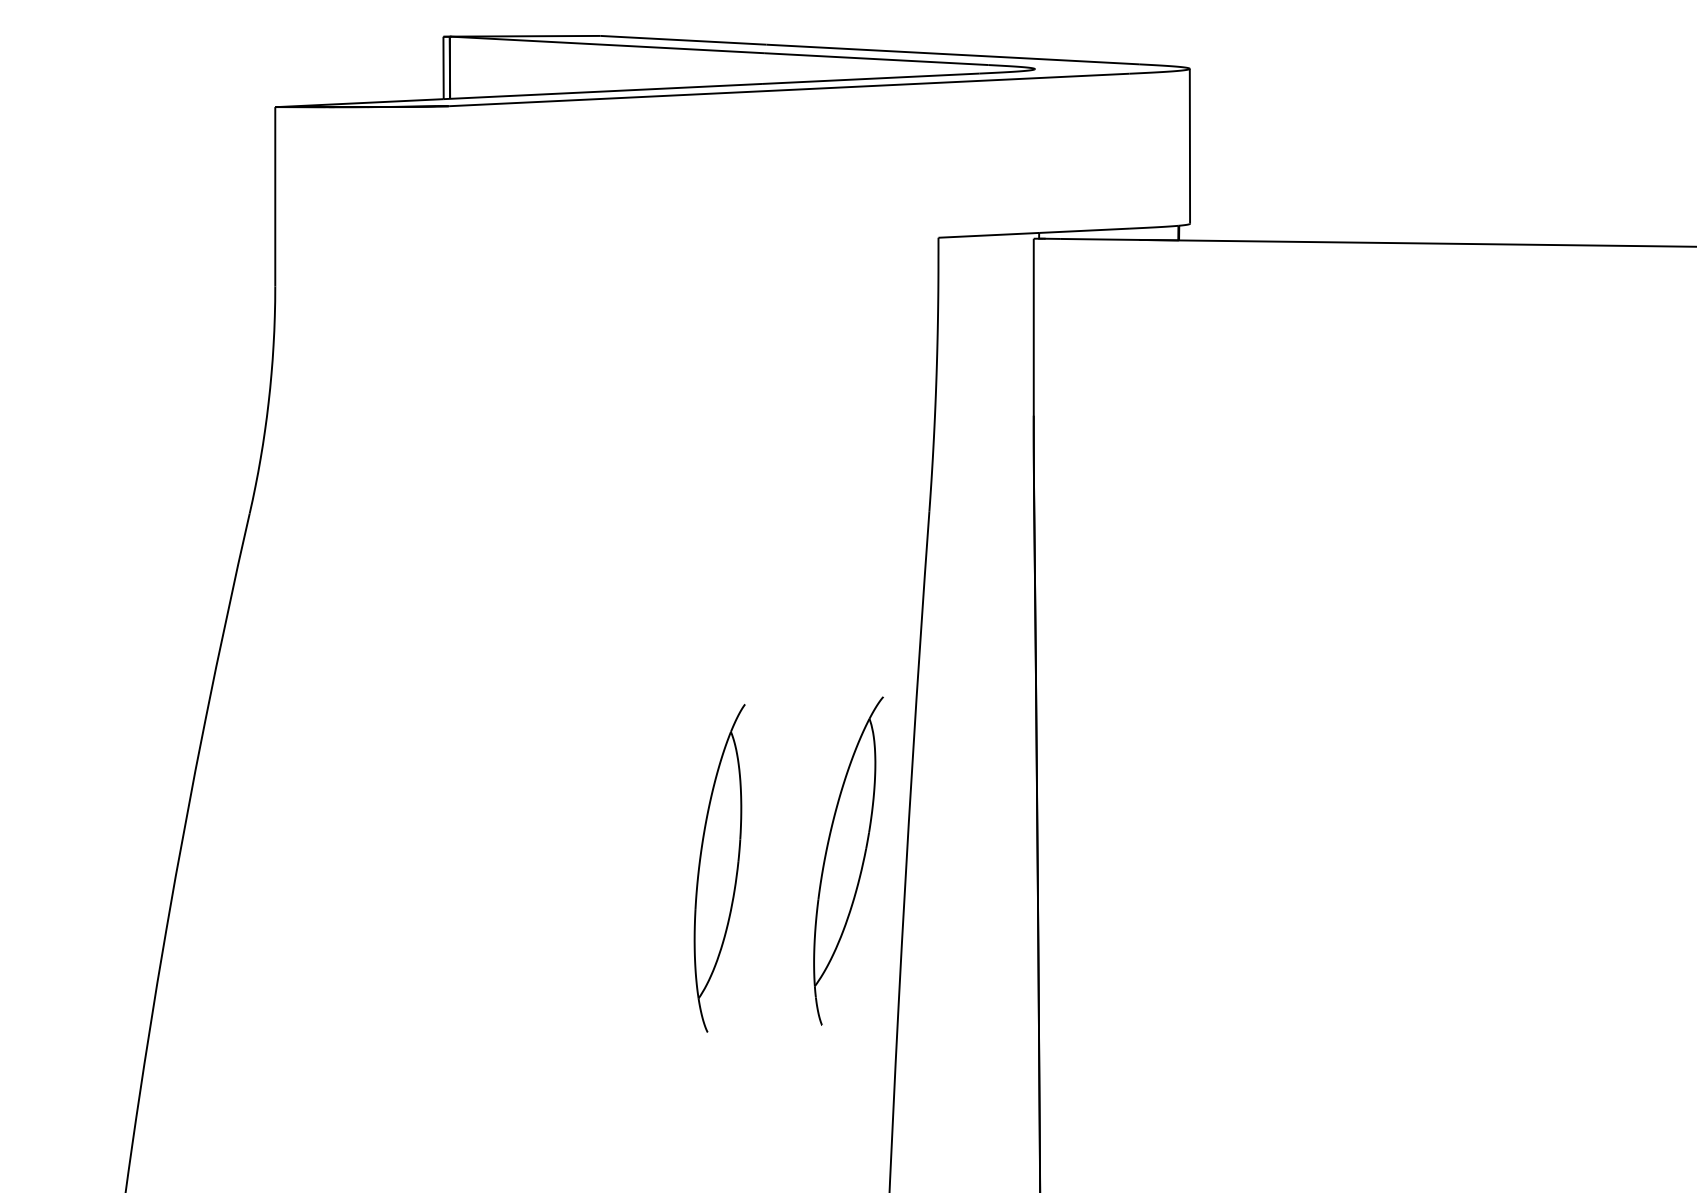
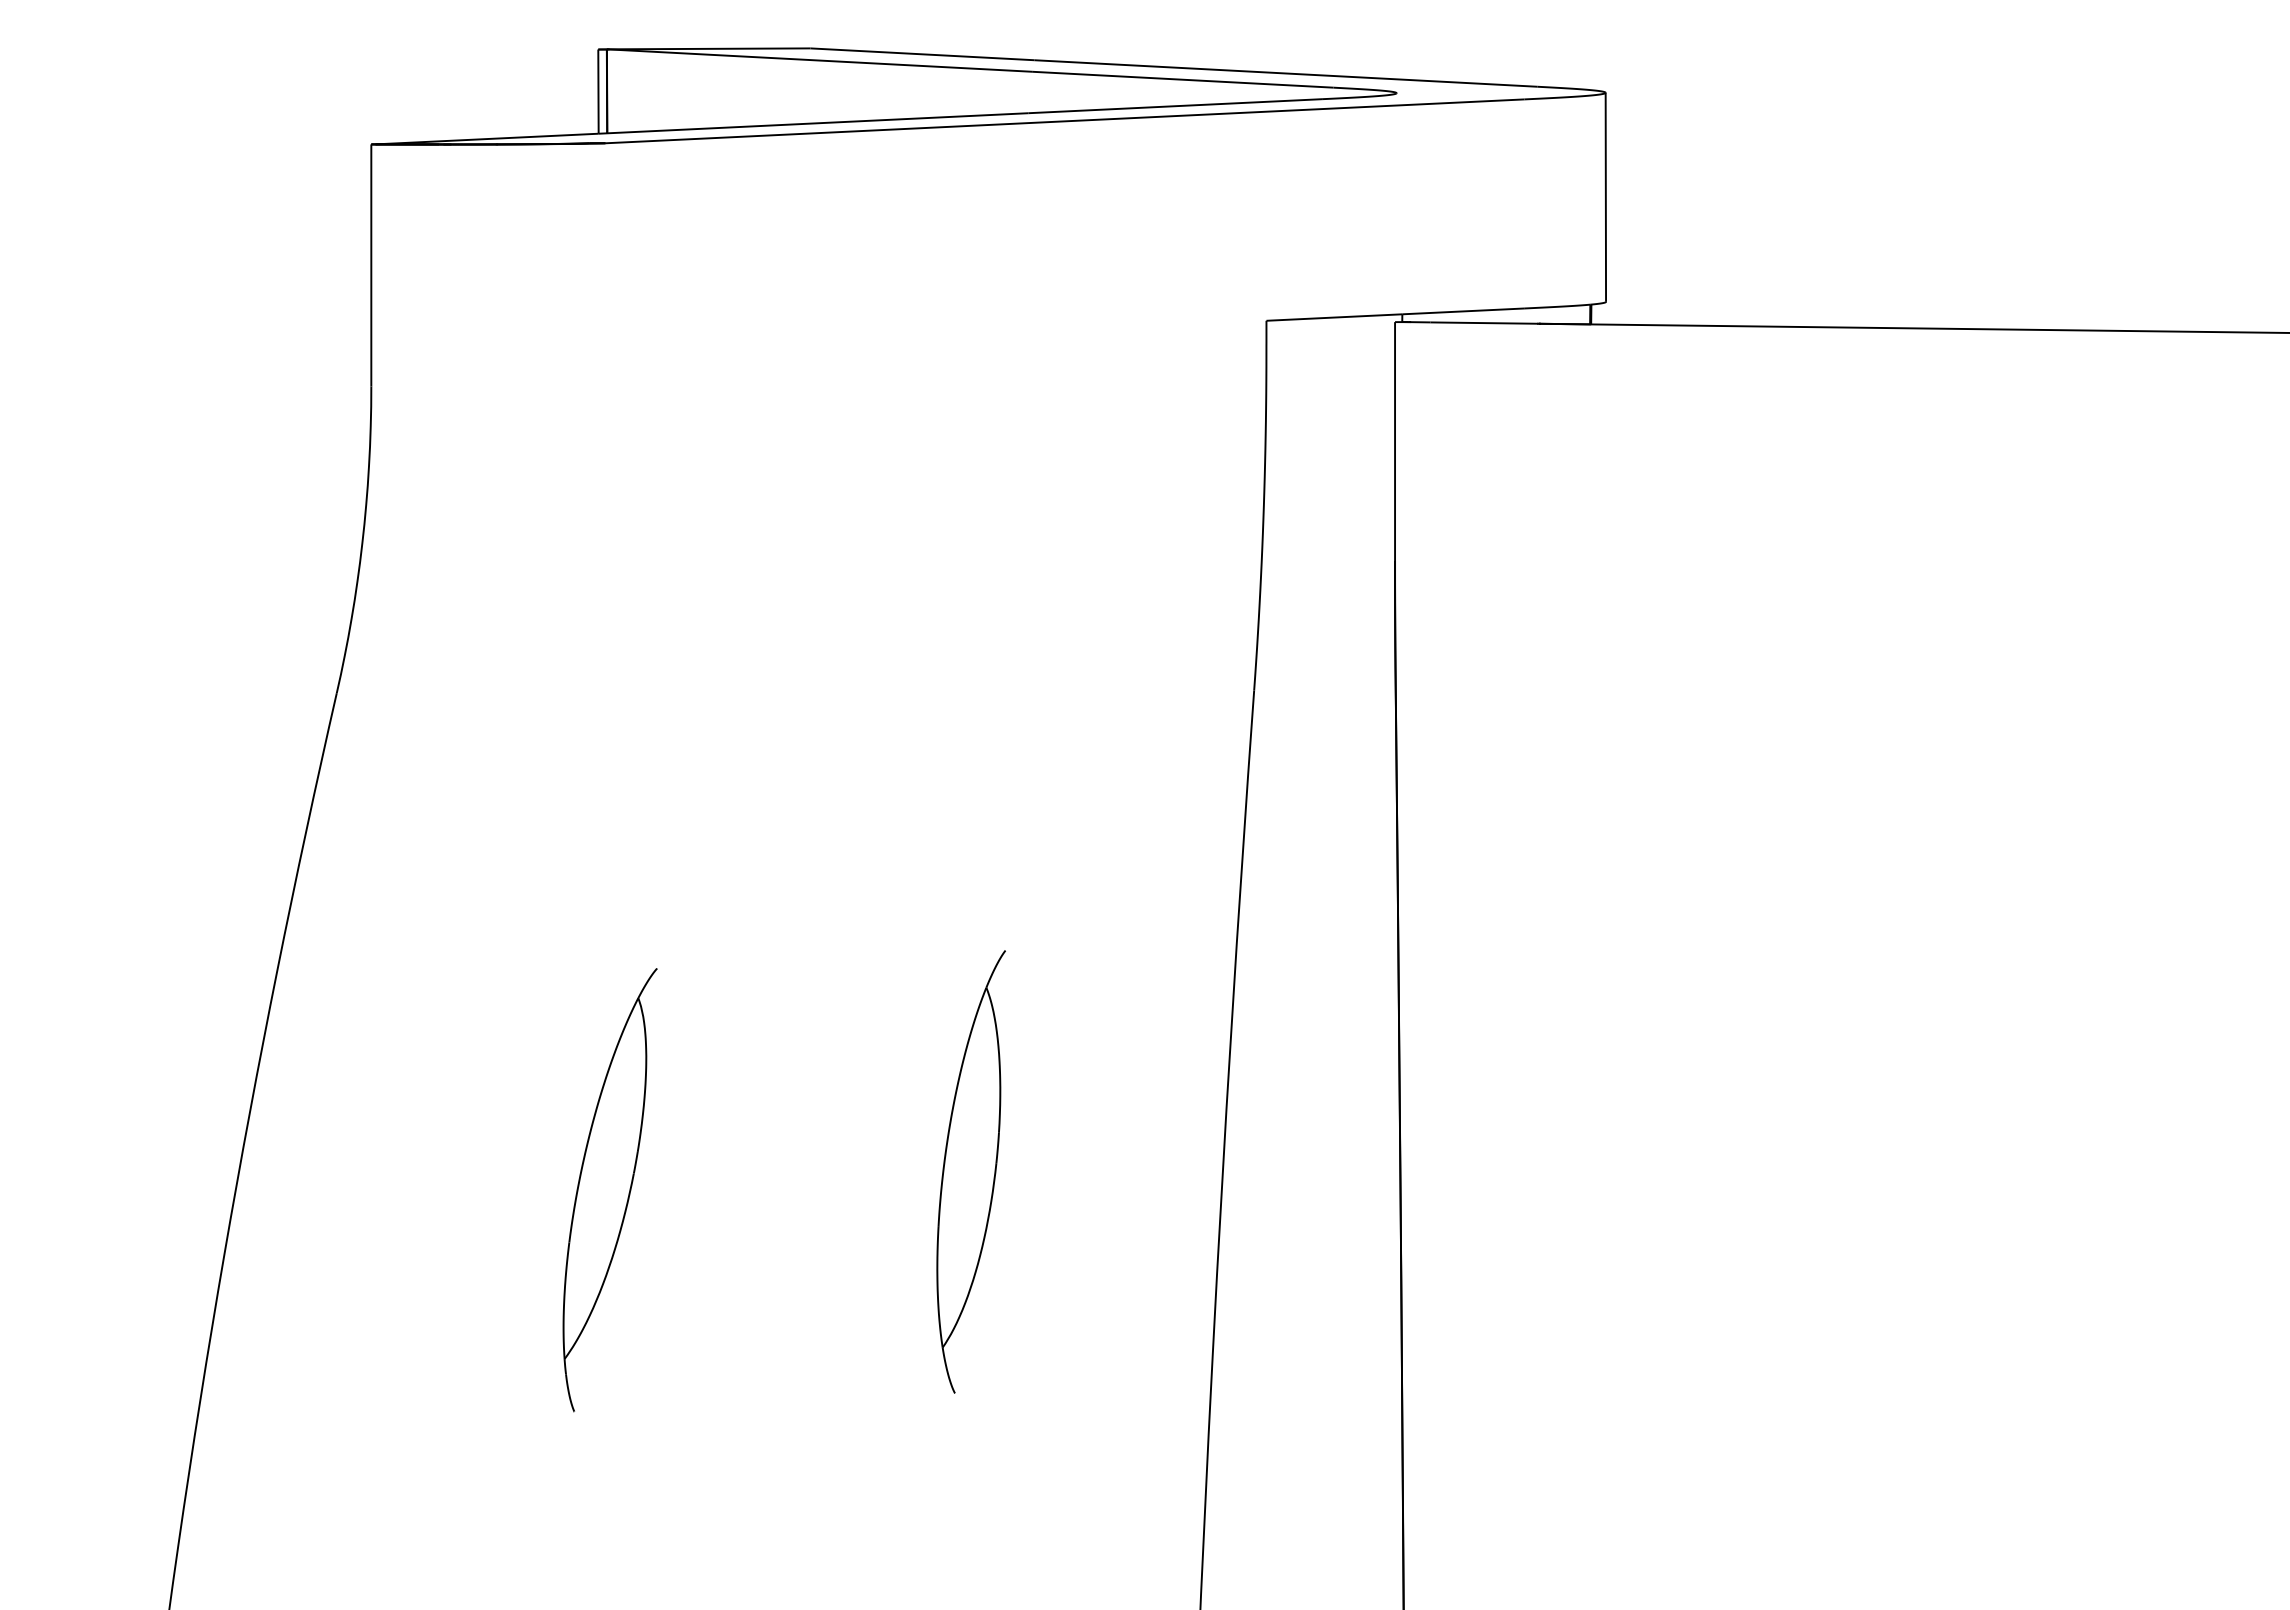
part: (848, 861) -> (609, 1190), moved

